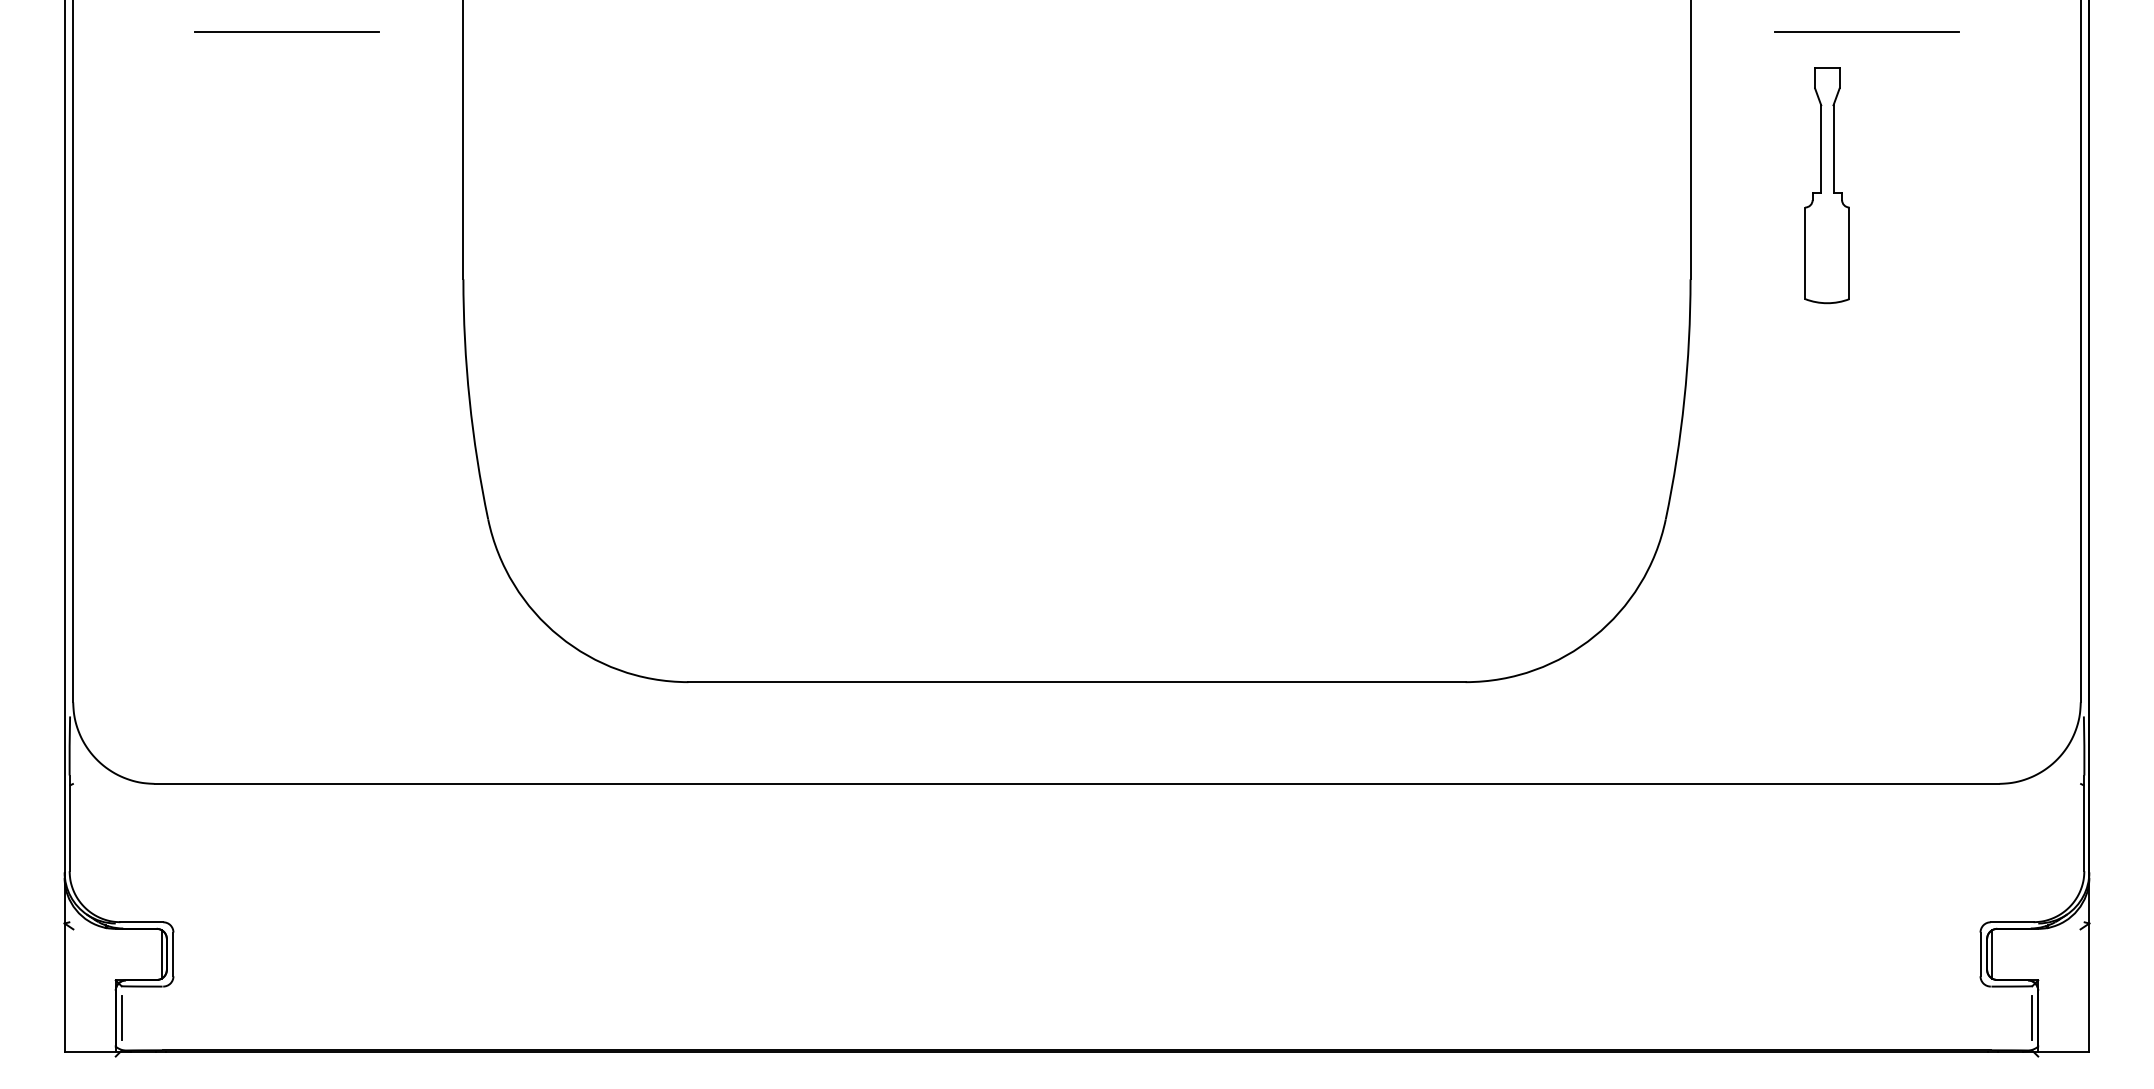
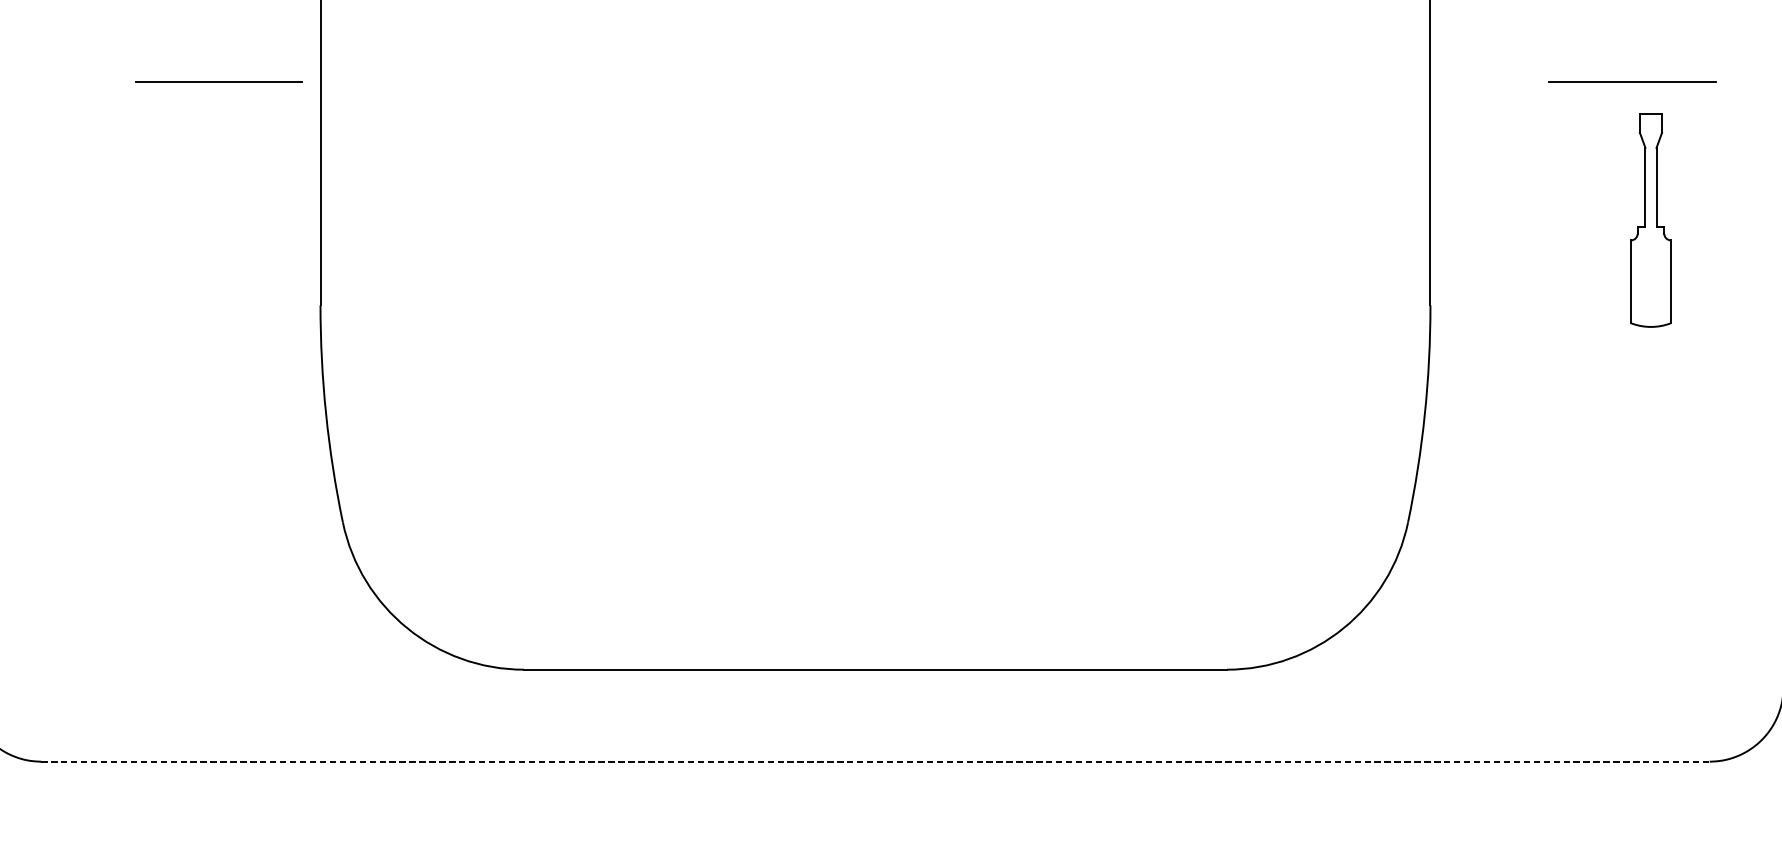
line: (286, 31) -> (218, 81), moved
line: (1866, 31) -> (1632, 81), moved
part: (1826, 185) -> (1650, 220), moved
line: (1077, 783) -> (875, 761), solid -> dashed

